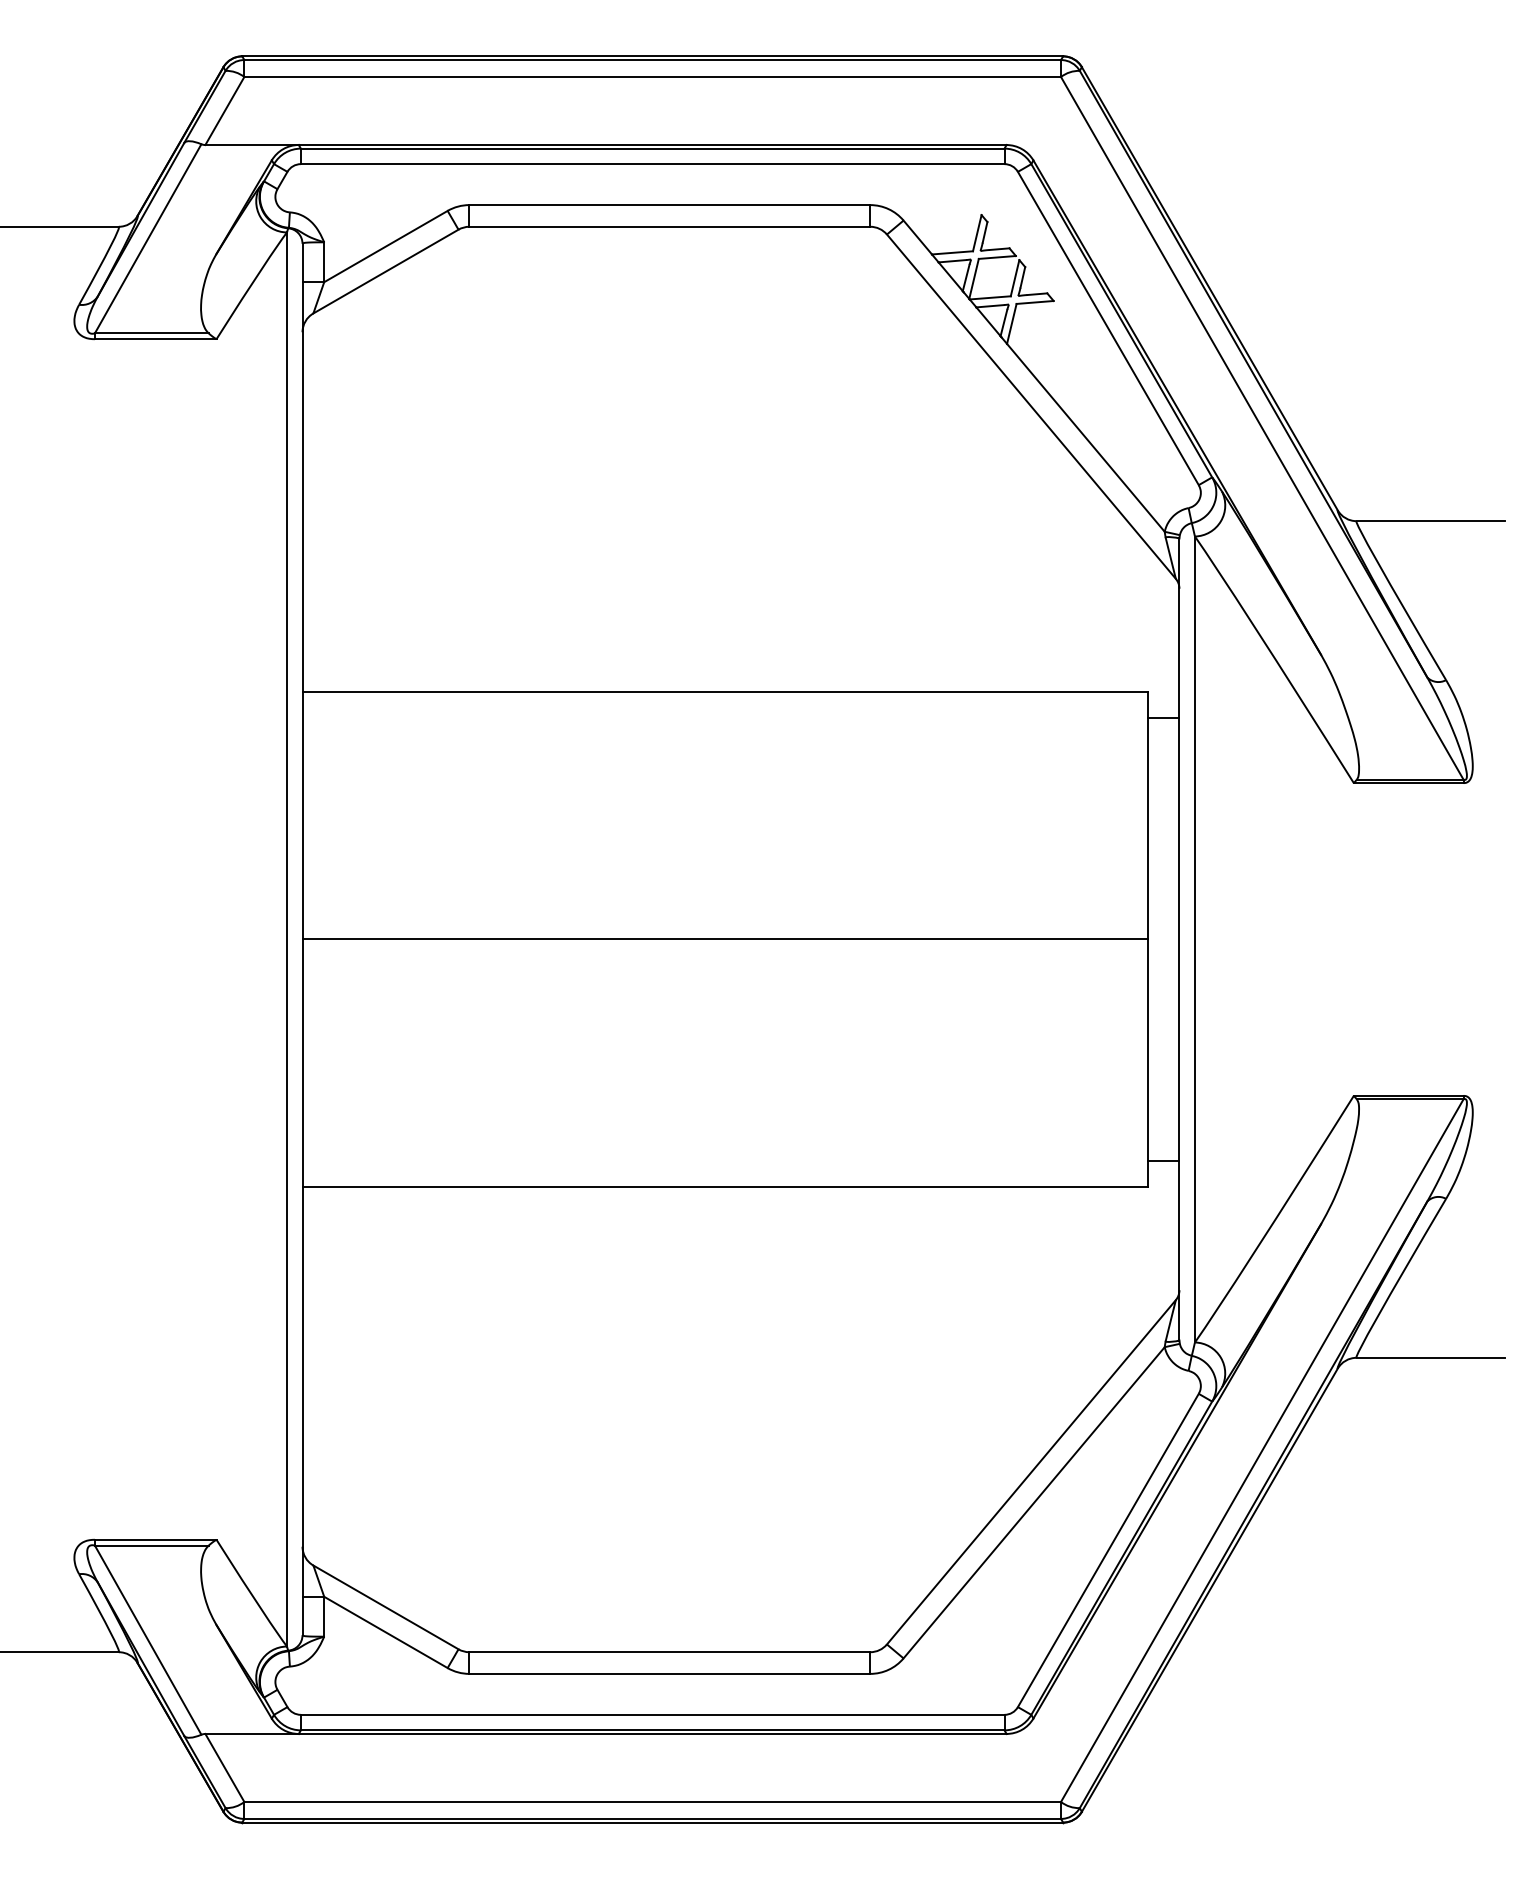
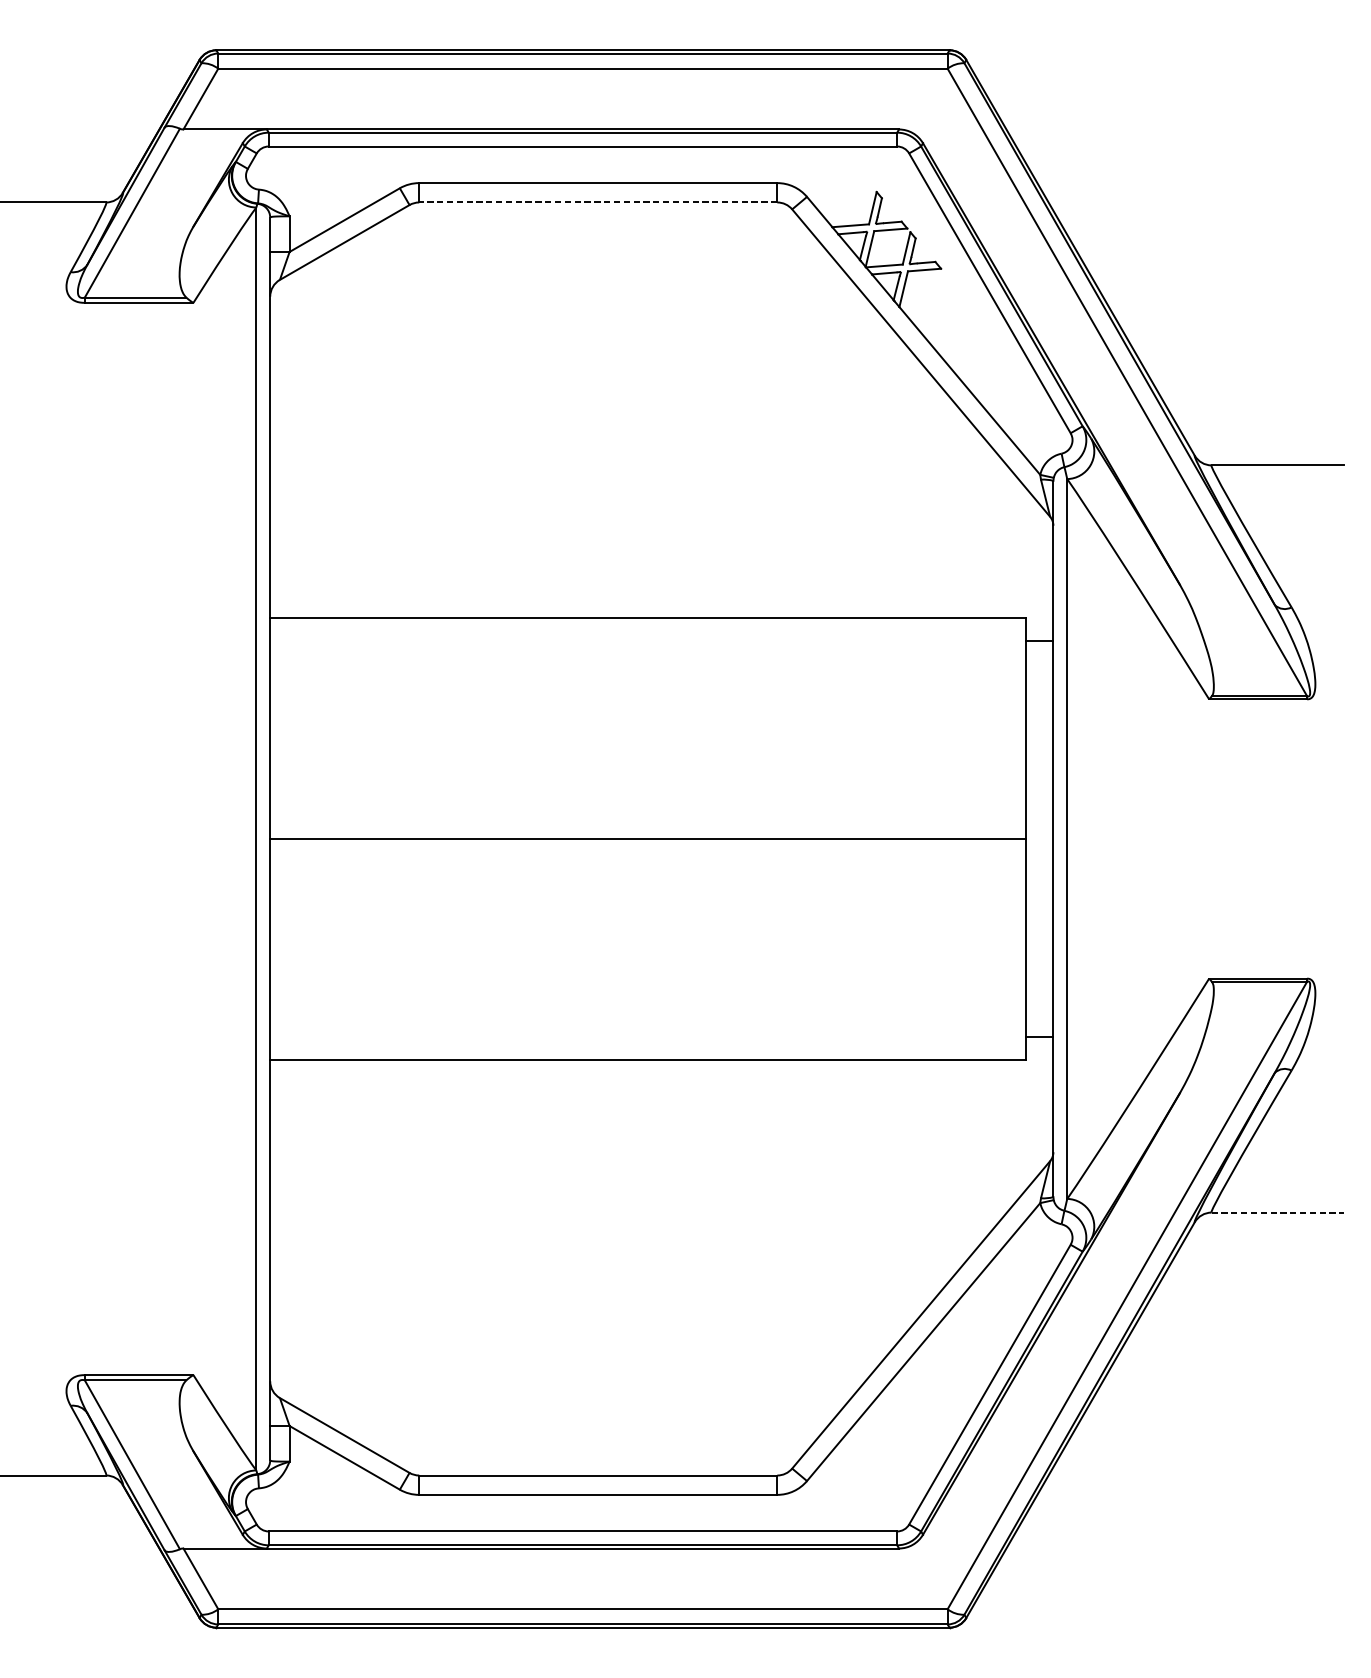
line: (669, 226) -> (597, 202), solid -> dashed
line: (1431, 1357) -> (1278, 1212), solid -> dashed

